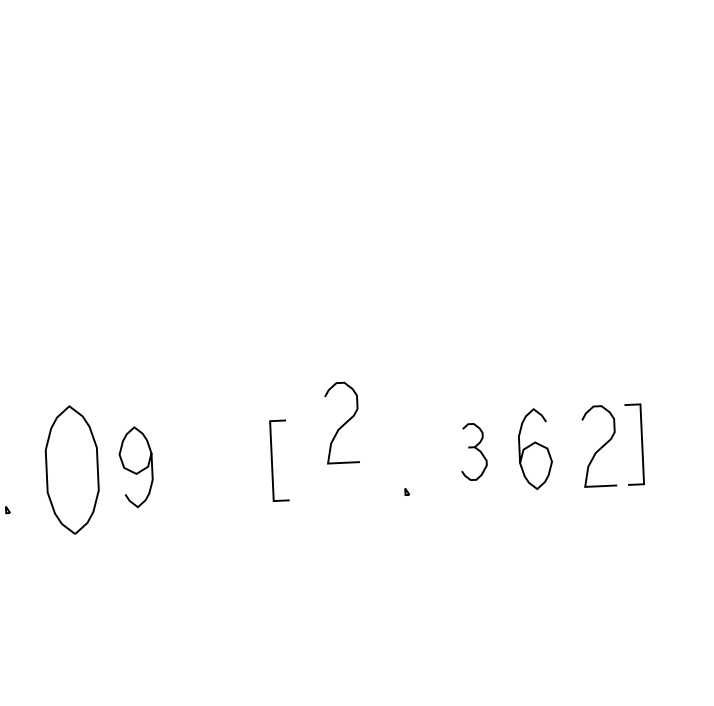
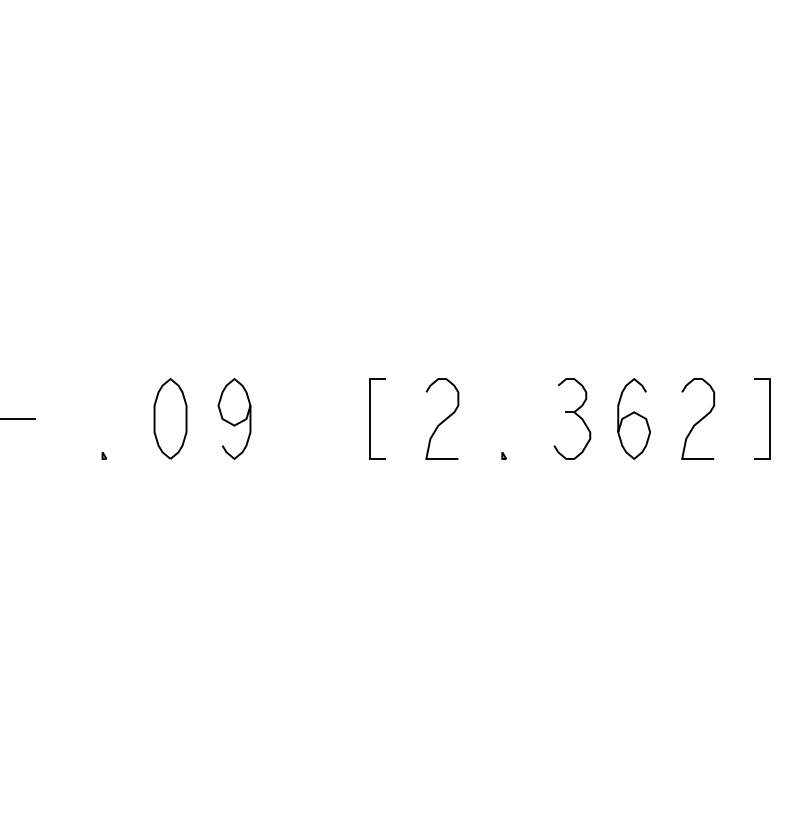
curve: (342, 424) -> (442, 420), moved
line: (641, 443) -> (769, 418), moved
part: (473, 451) -> (572, 418), size x1.43
part: (72, 469) -> (170, 418), size x0.62

